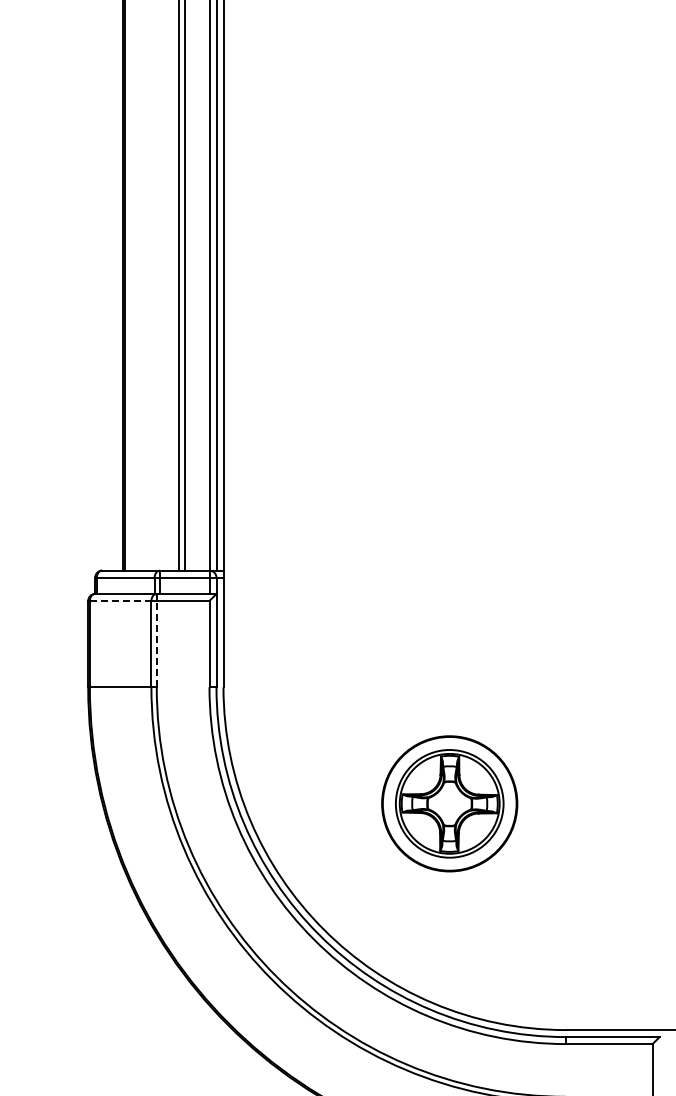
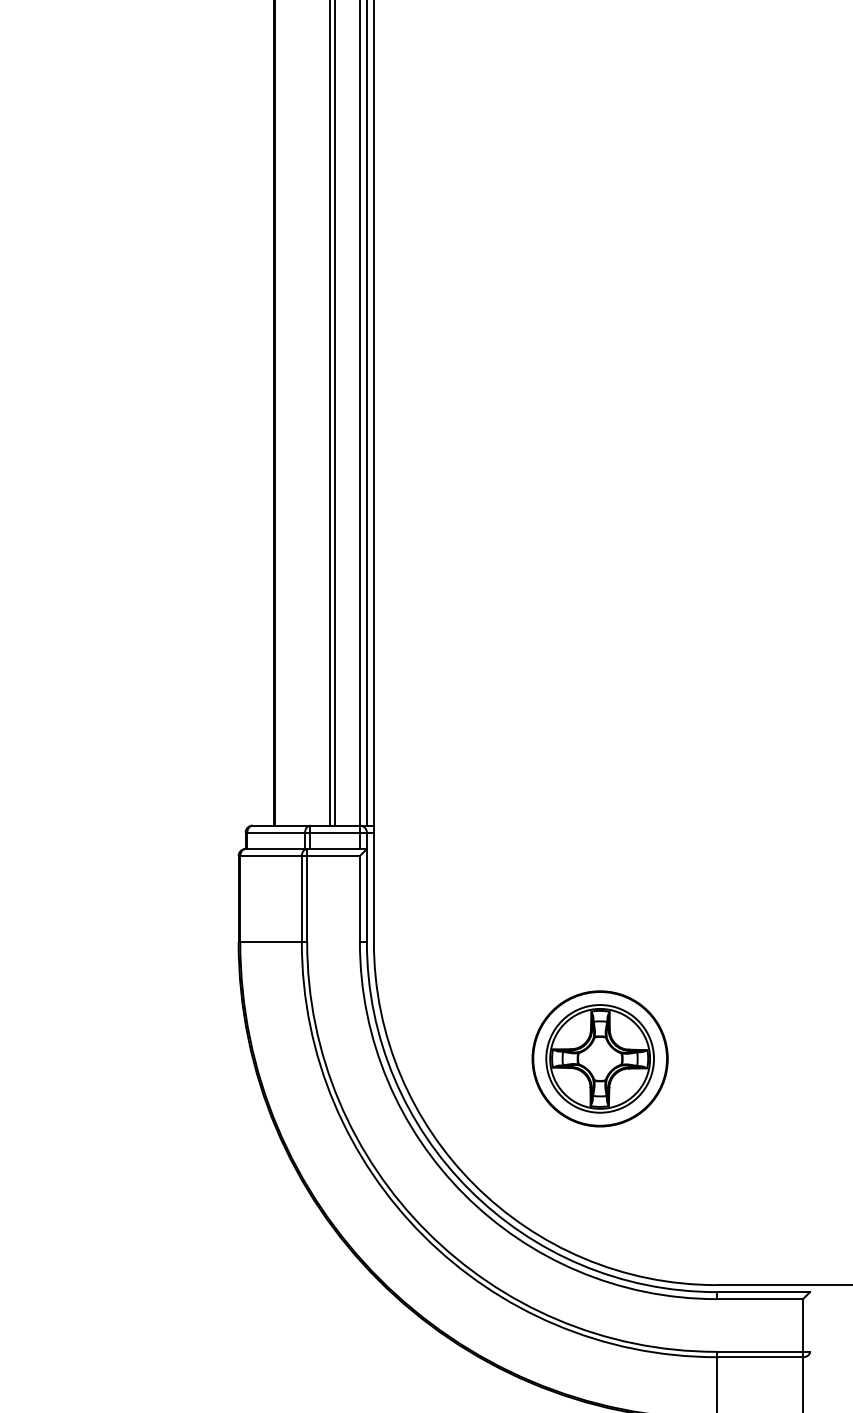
line: (121, 600) -> (271, 855), dashed -> solid
line: (157, 643) -> (307, 898), dashed -> solid

